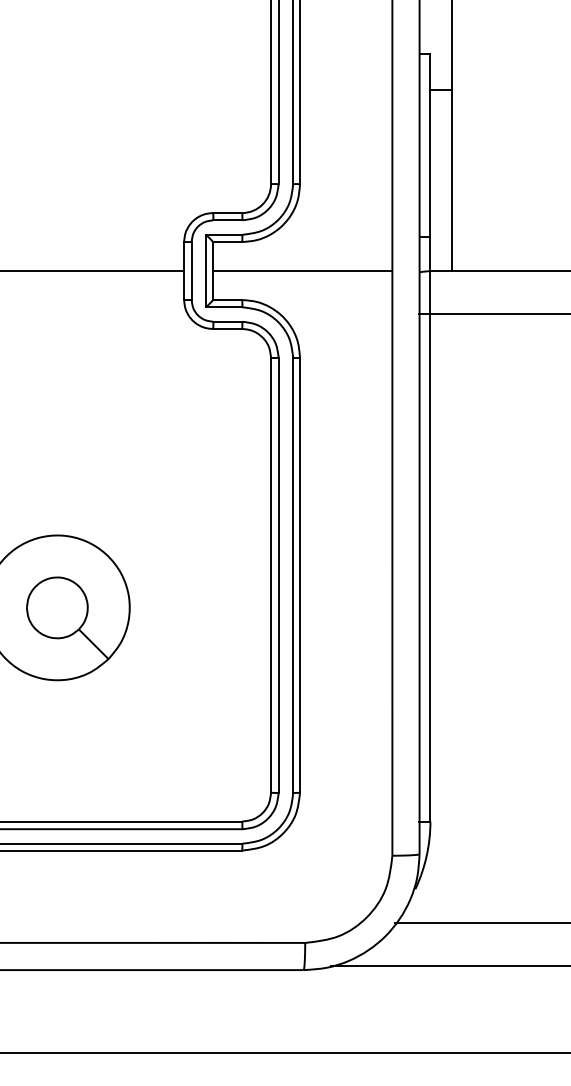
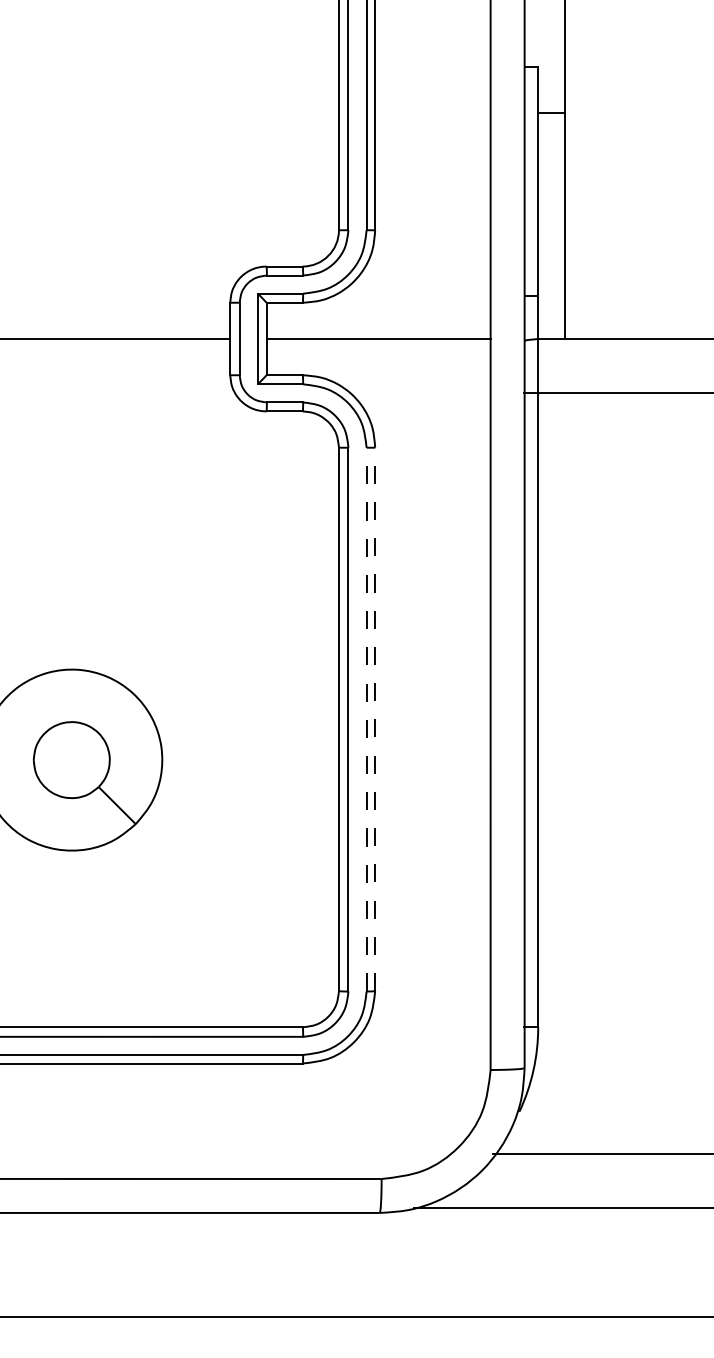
line: (300, 574) -> (375, 718), solid -> dashed
line: (293, 575) -> (367, 719), solid -> dashed

